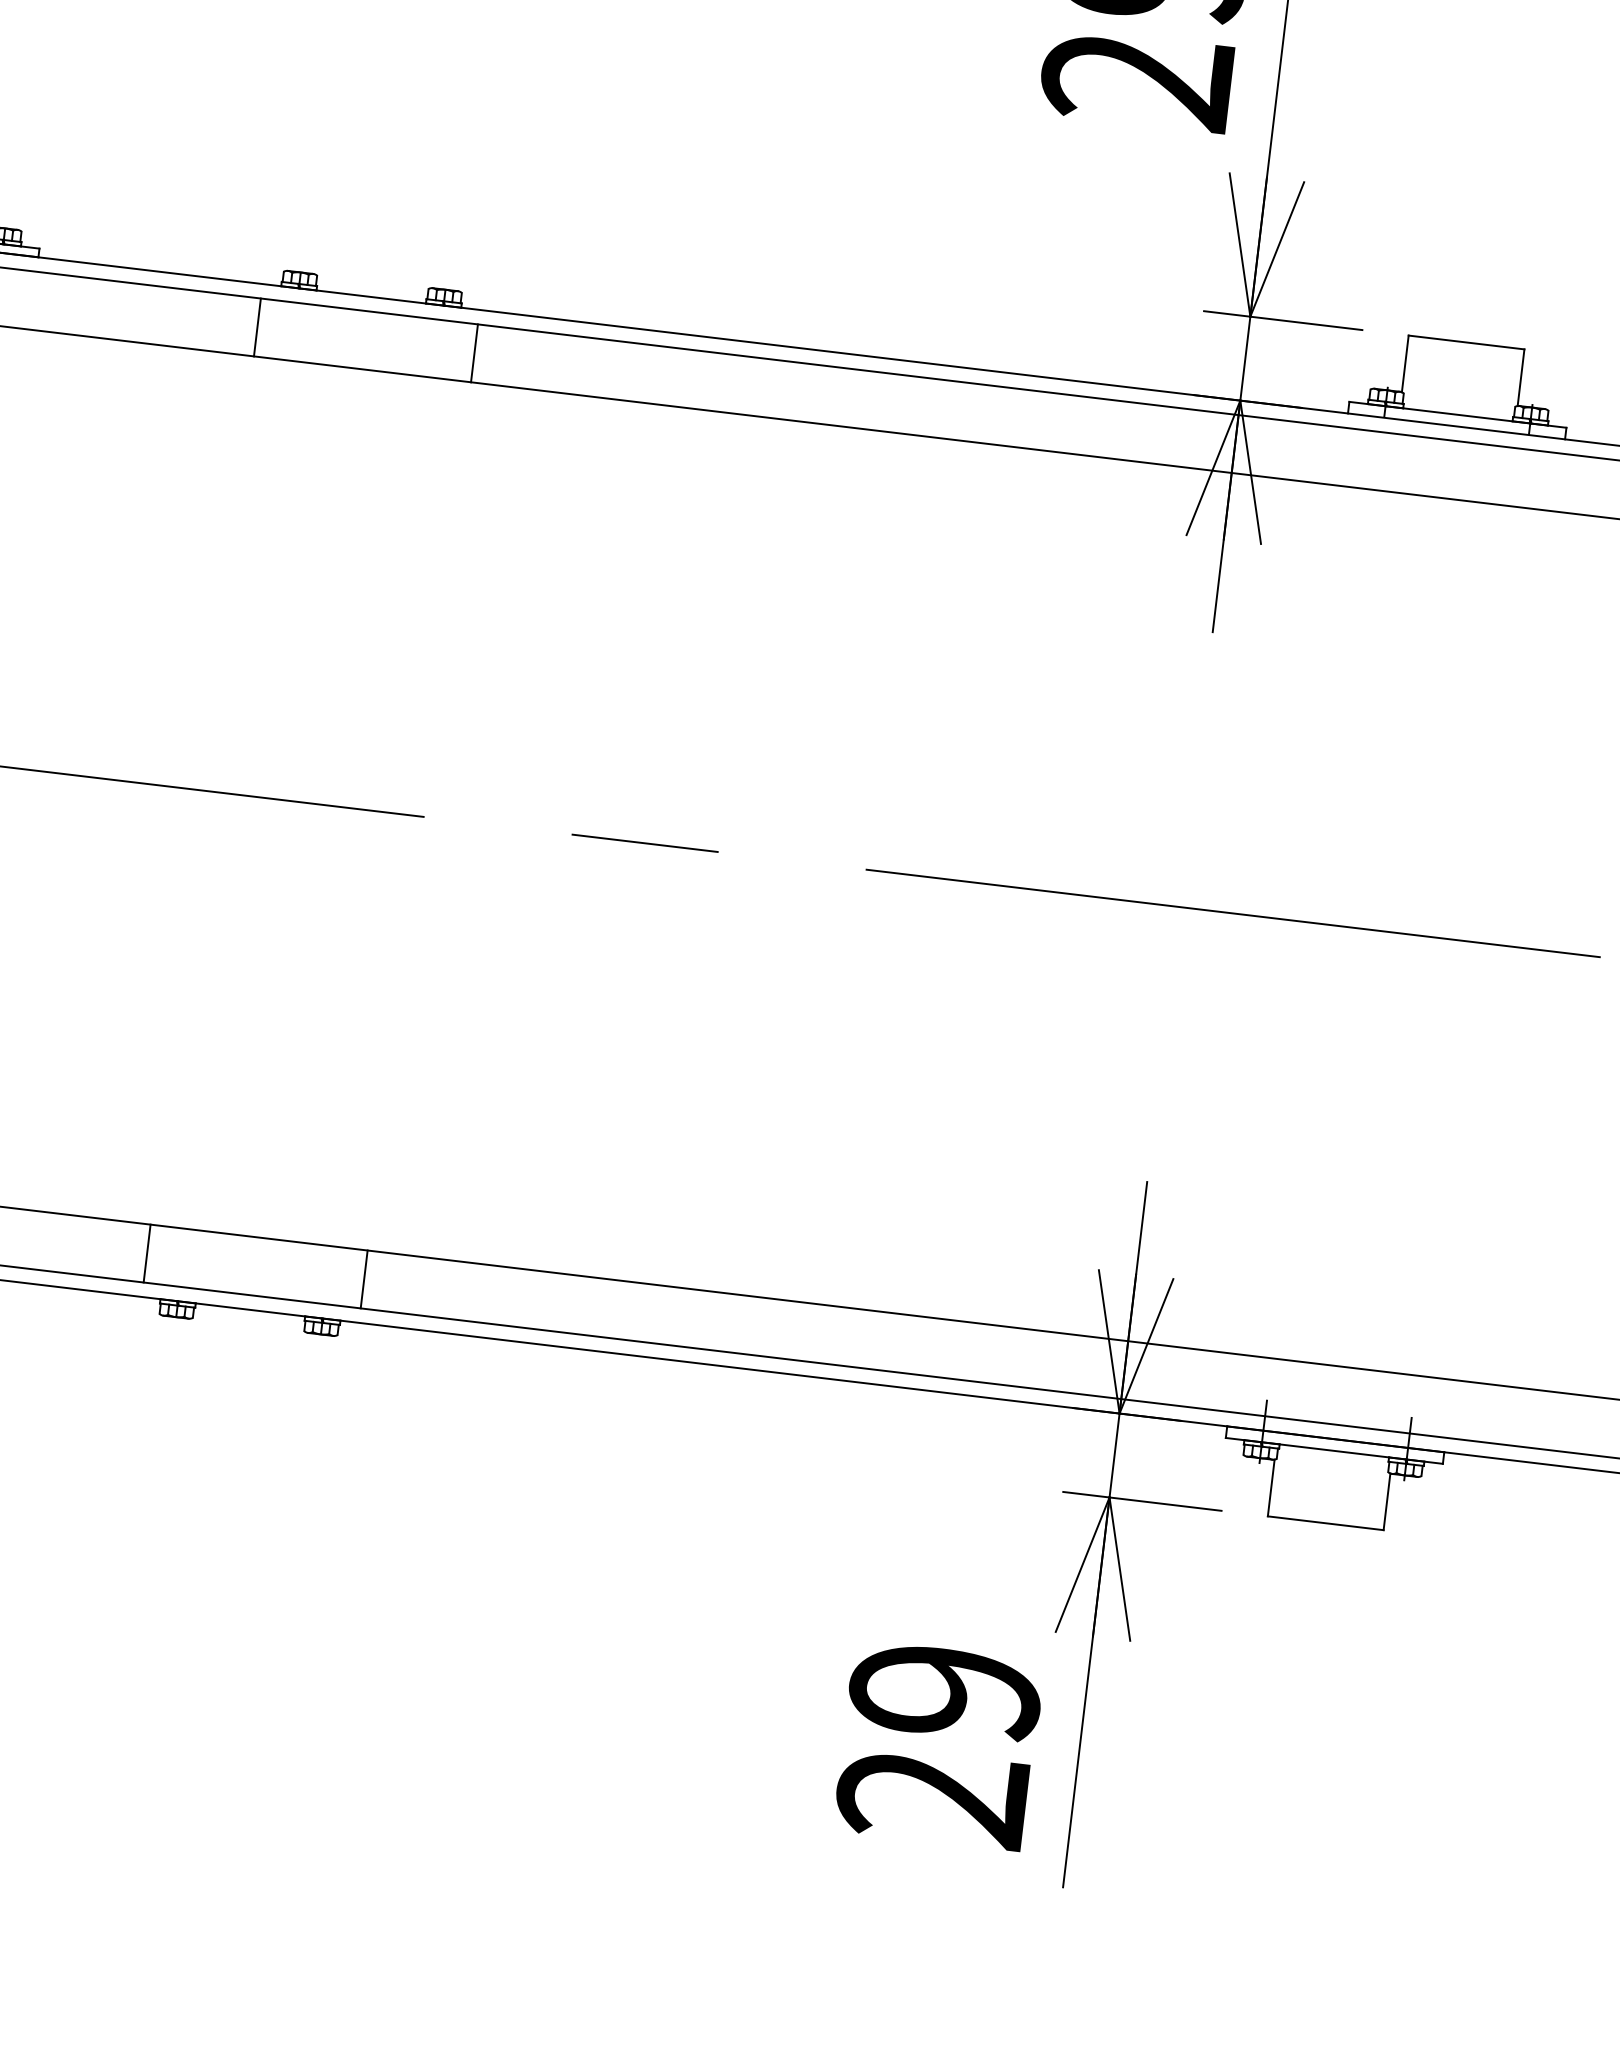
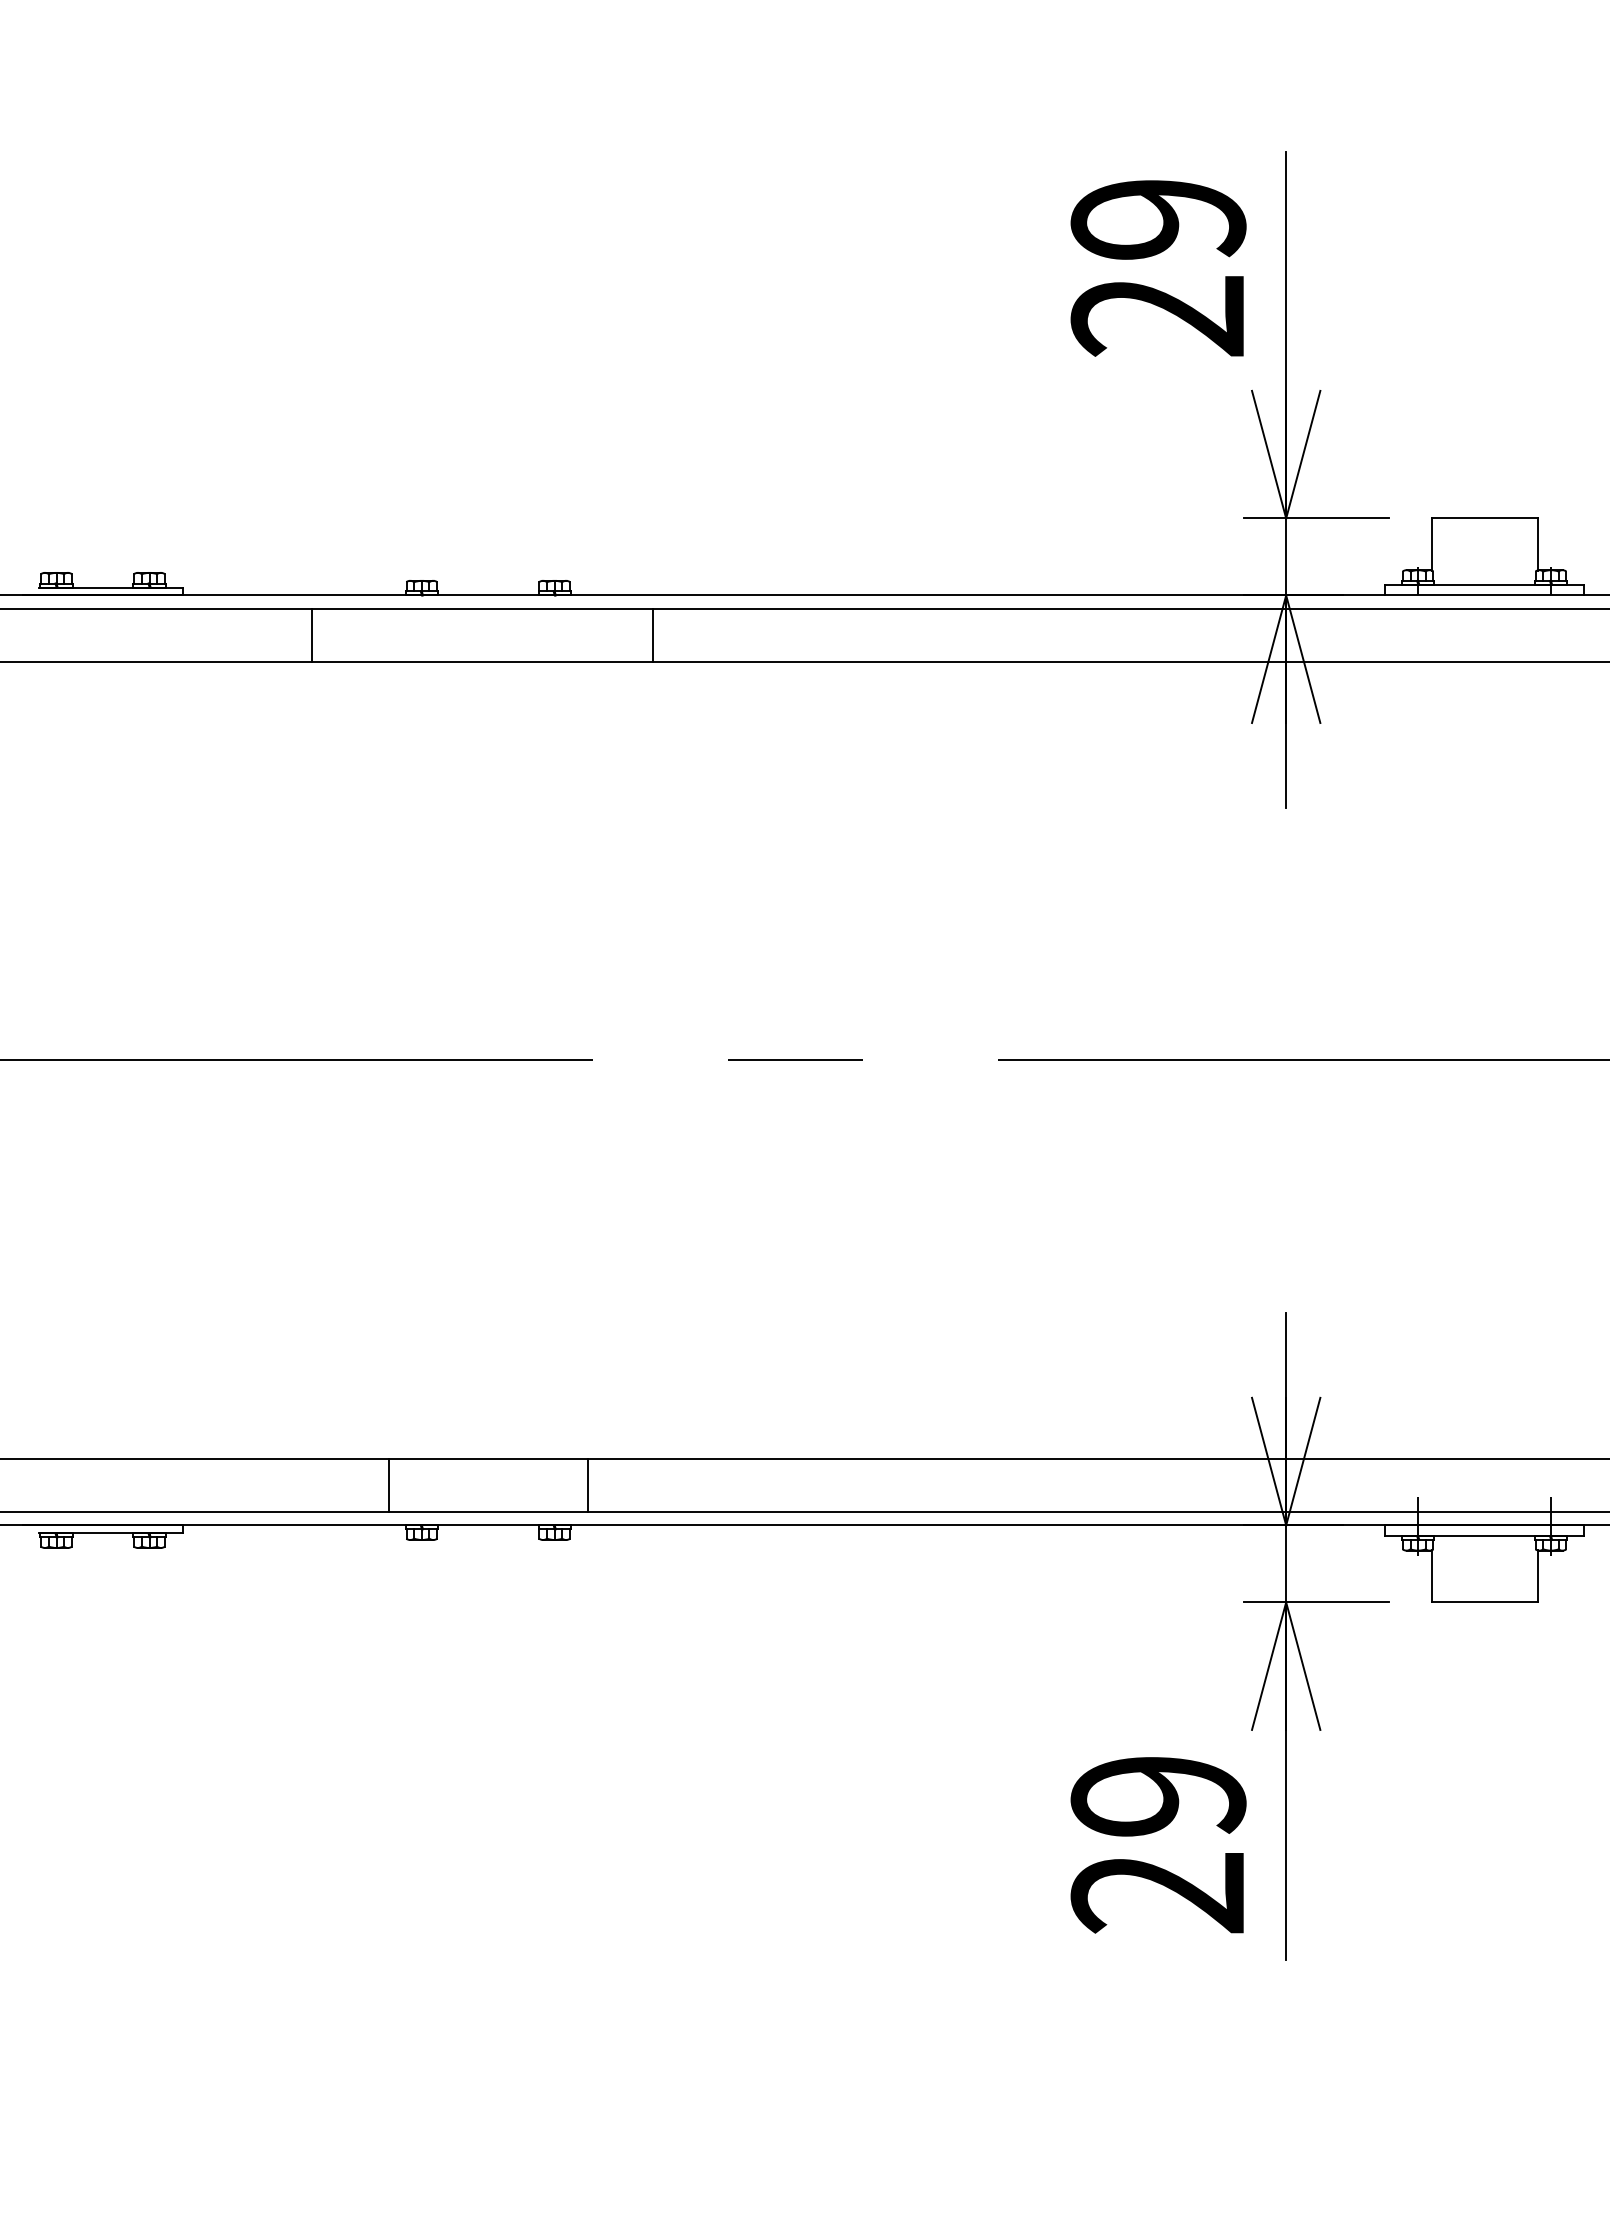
line: (257, 326) -> (311, 634), moved
line: (474, 352) -> (652, 634), moved

